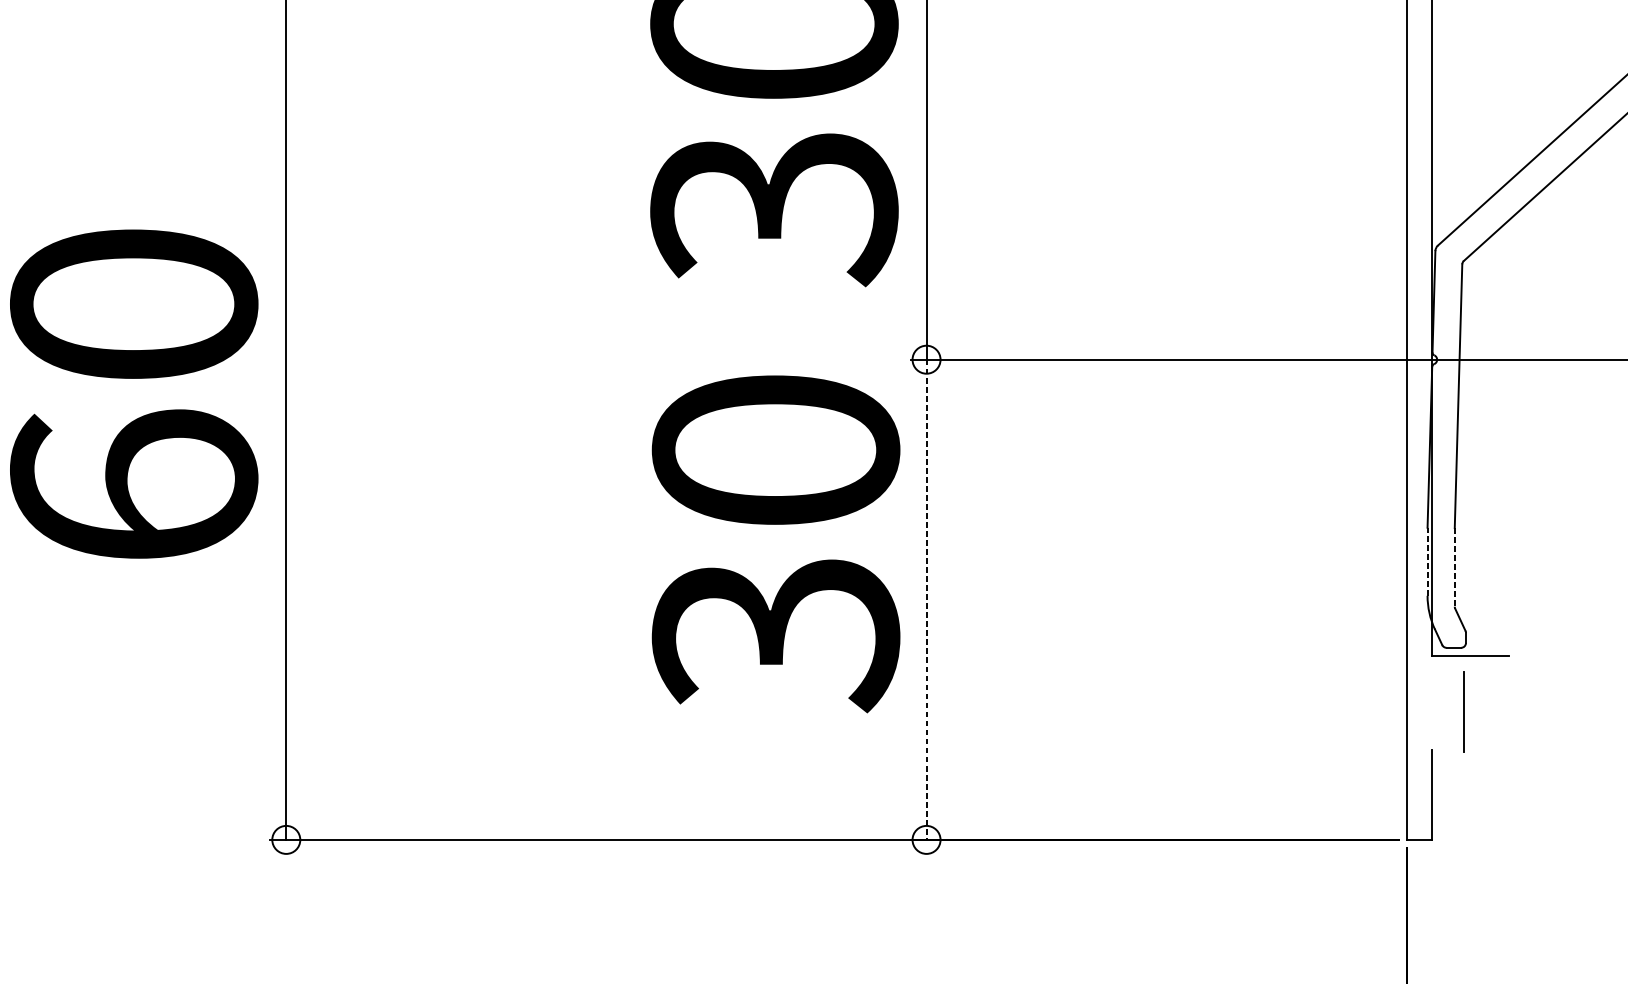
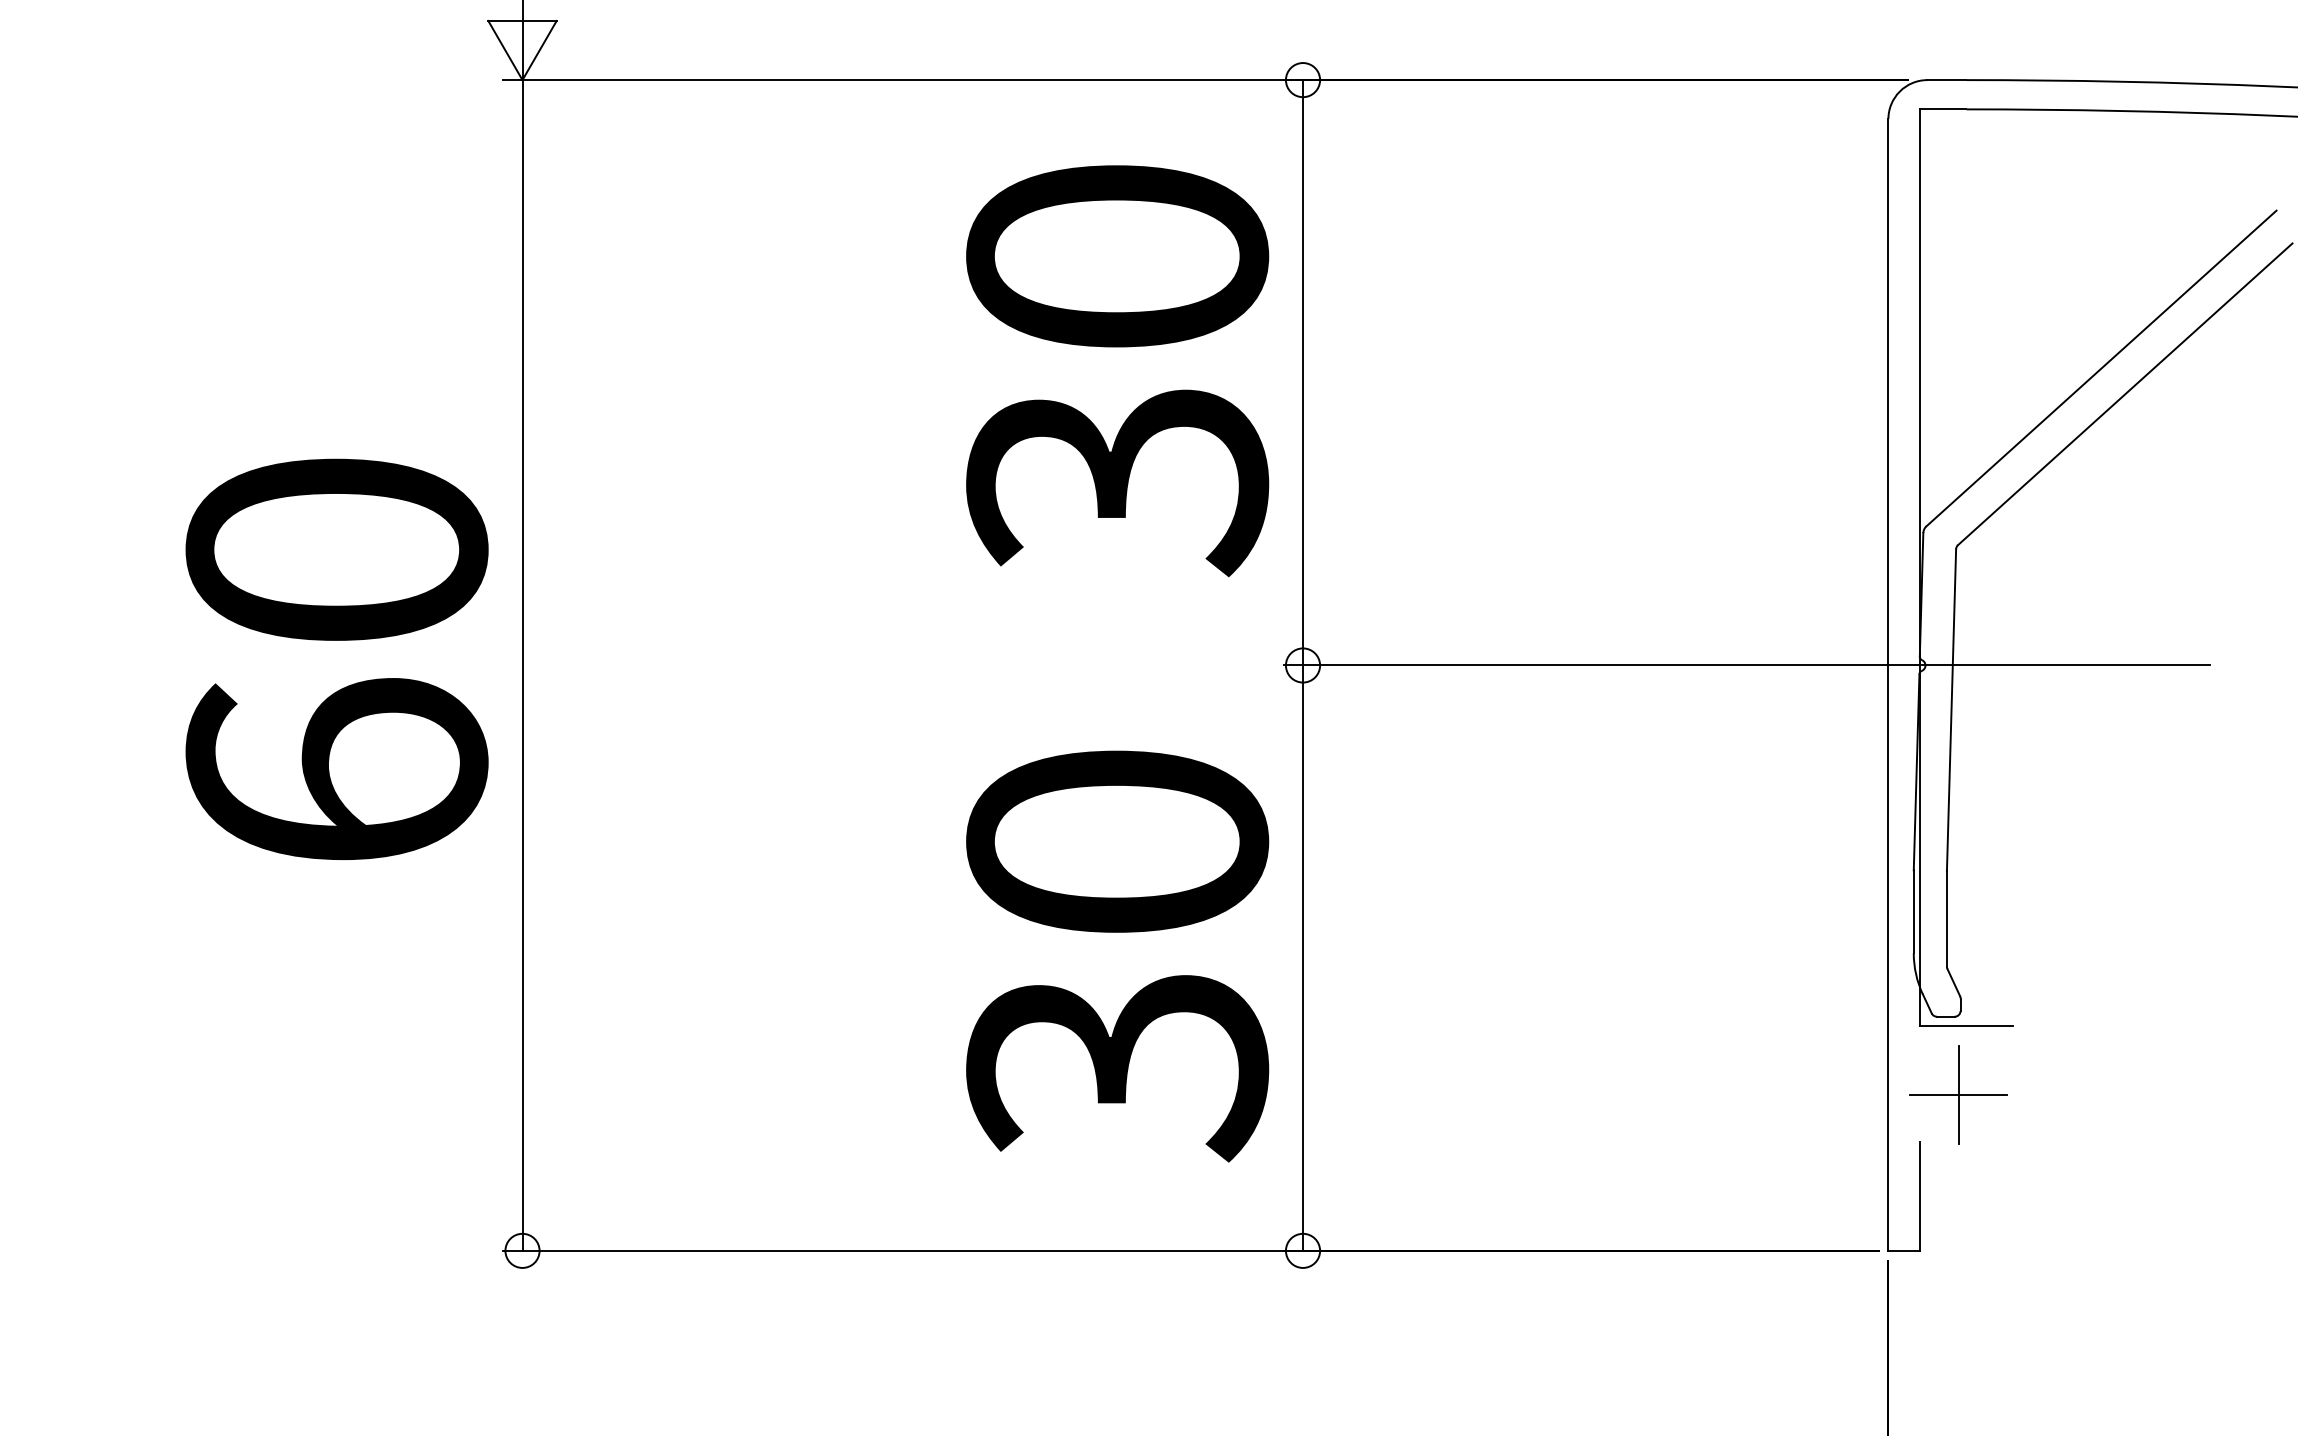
text: (133, 393) -> (336, 658), moved
text: (776, 544) -> (1117, 956), moved
line: (1427, 561) -> (1913, 911), dashed -> solid
line: (1454, 567) -> (1946, 918), dashed -> solid
line: (926, 600) -> (1303, 958), dashed -> solid
line: (1464, 711) -> (1958, 1094), added

